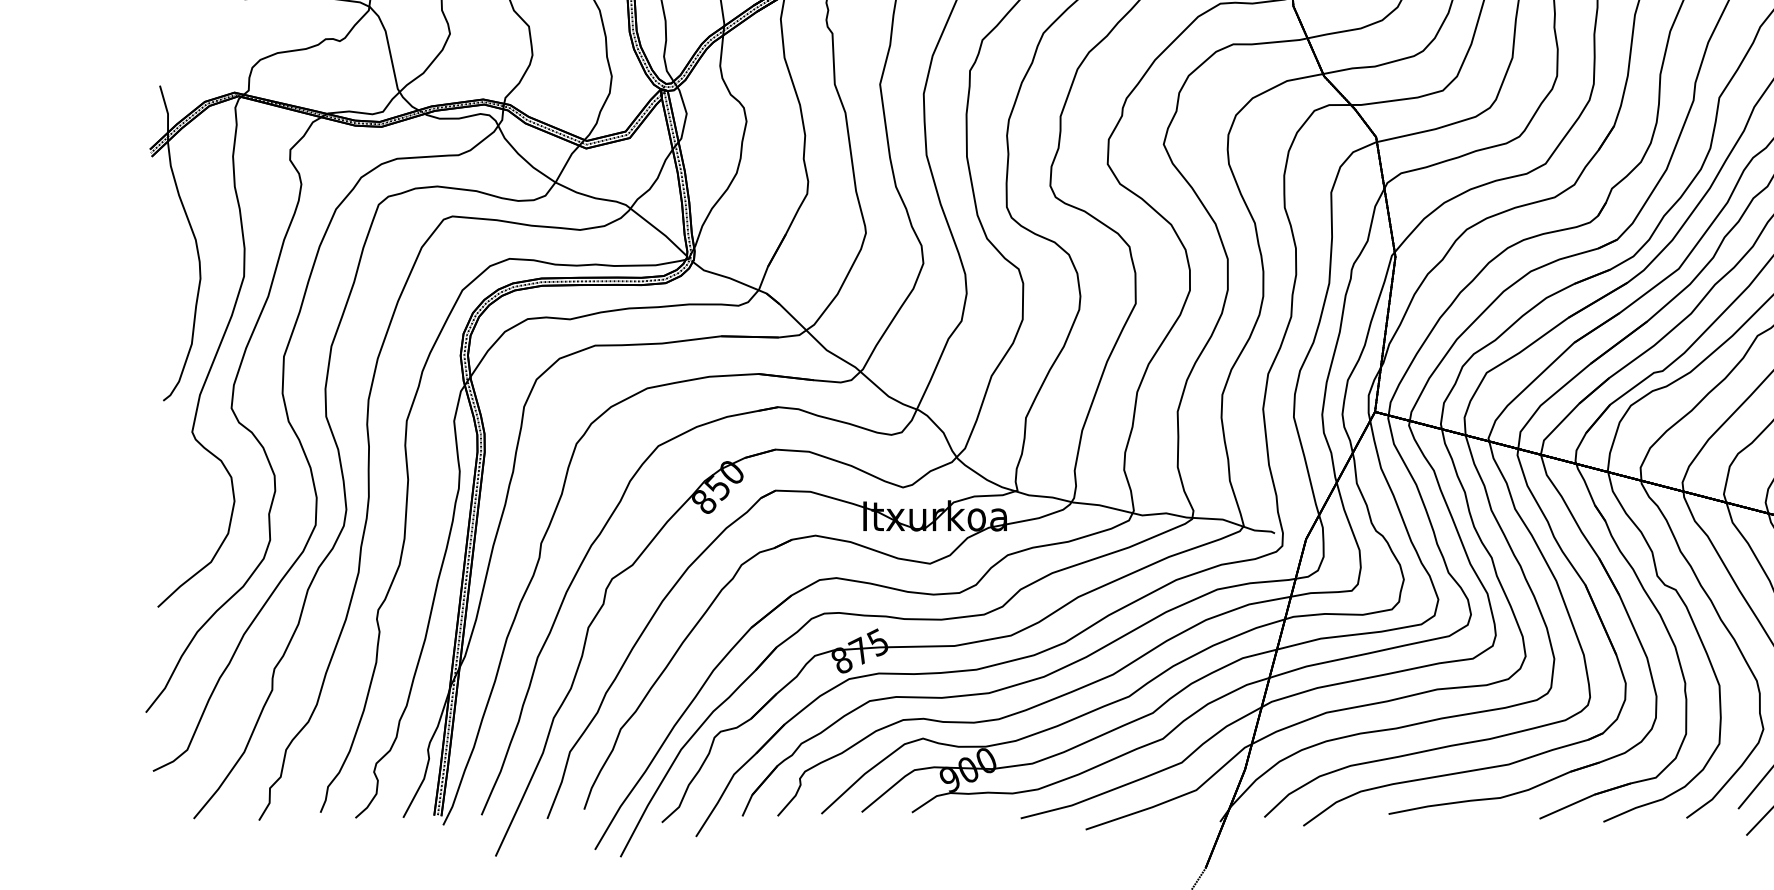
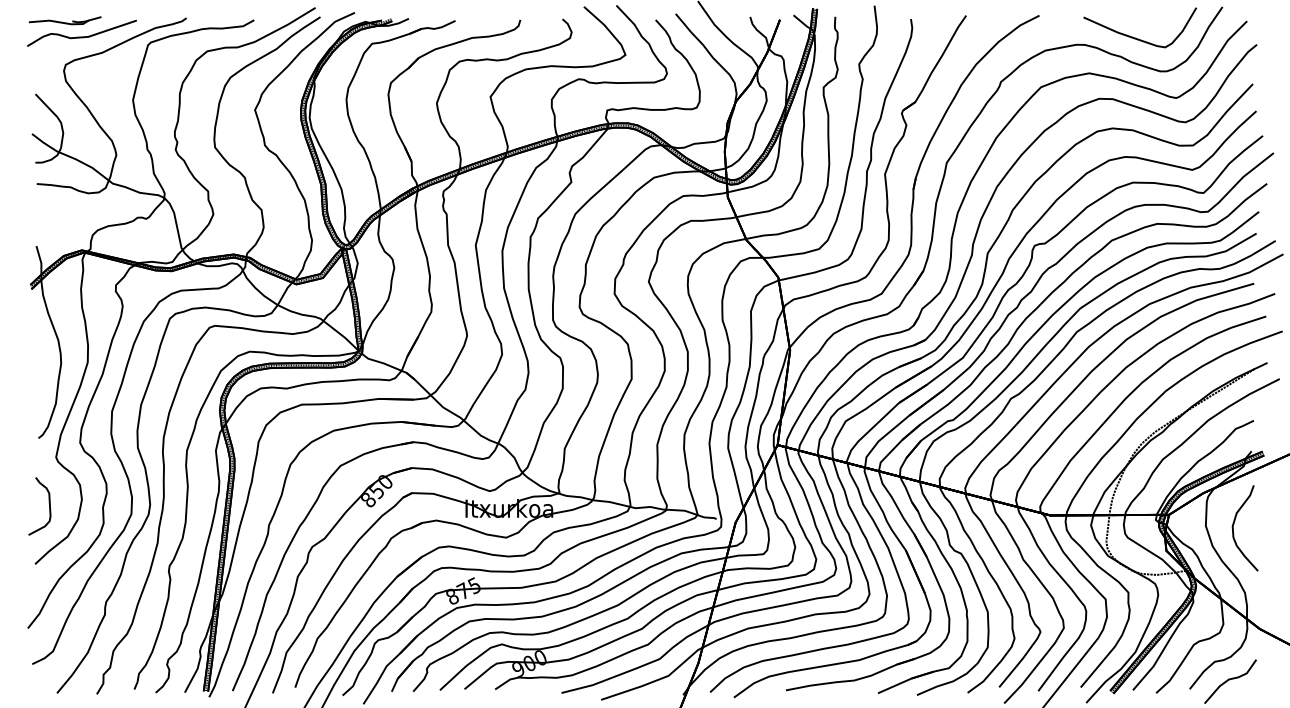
curve: (179, 506) -> (48, 502), added

